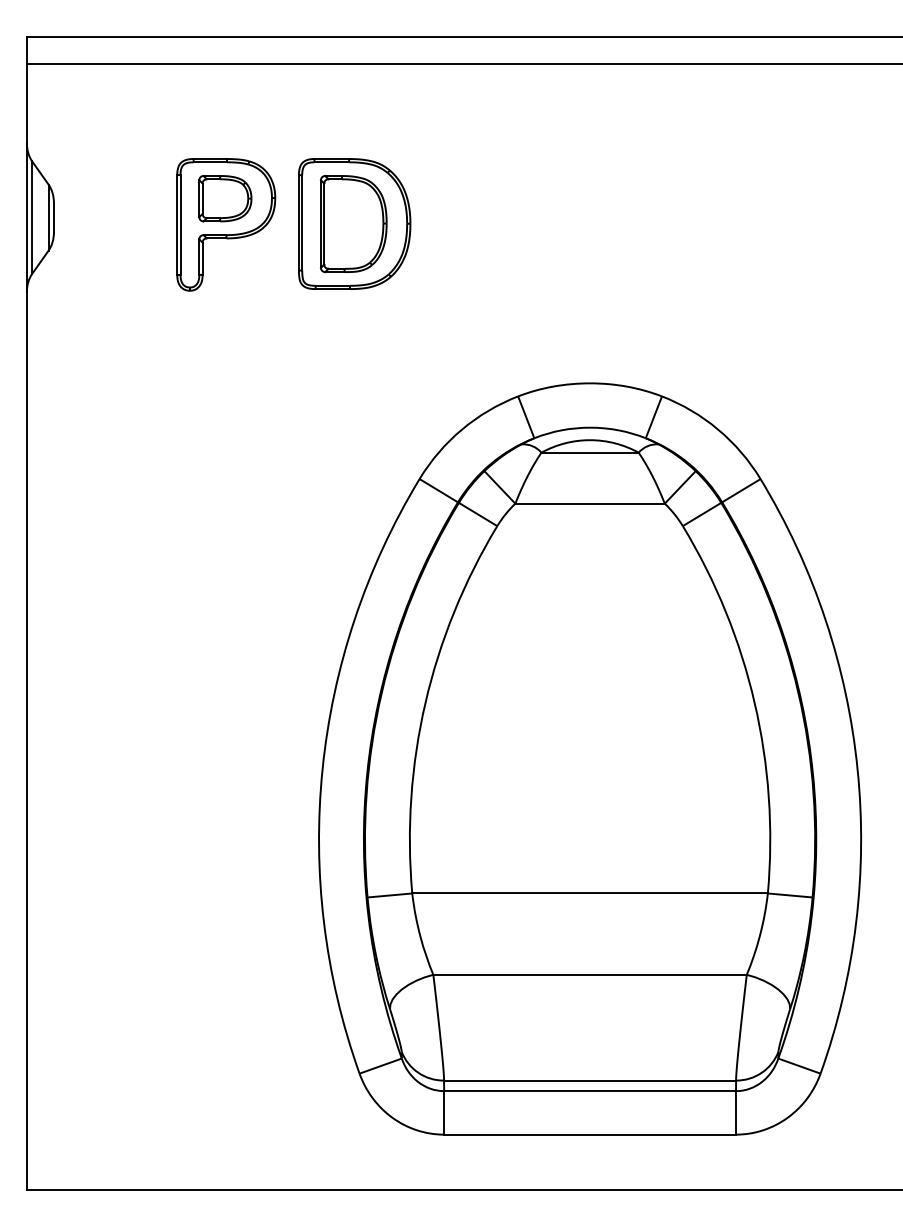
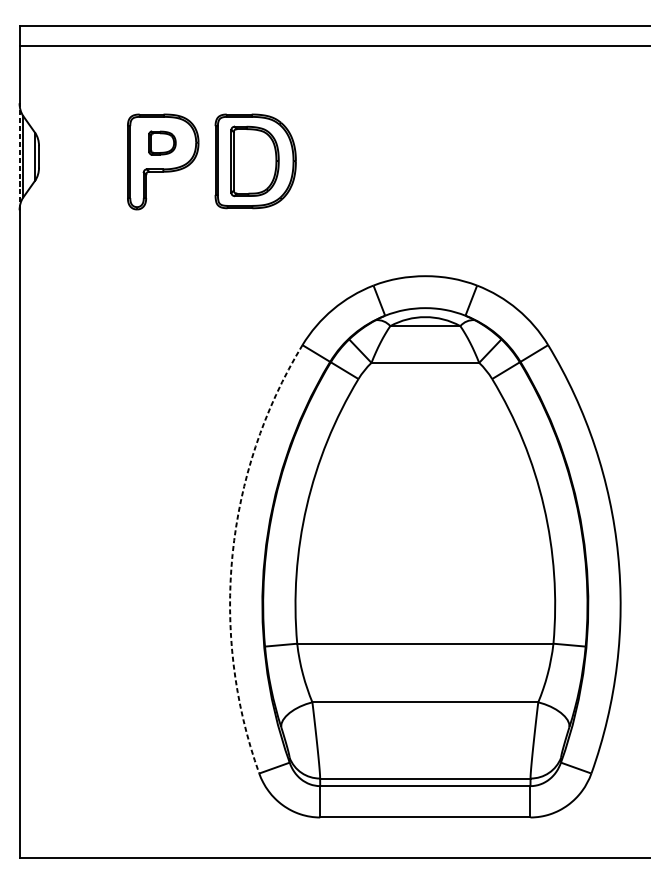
part: (225, 198) -> (162, 142), size x0.7
line: (26, 217) -> (19, 156), solid -> dashed
arc: (322, 769) -> (232, 554), solid -> dashed

